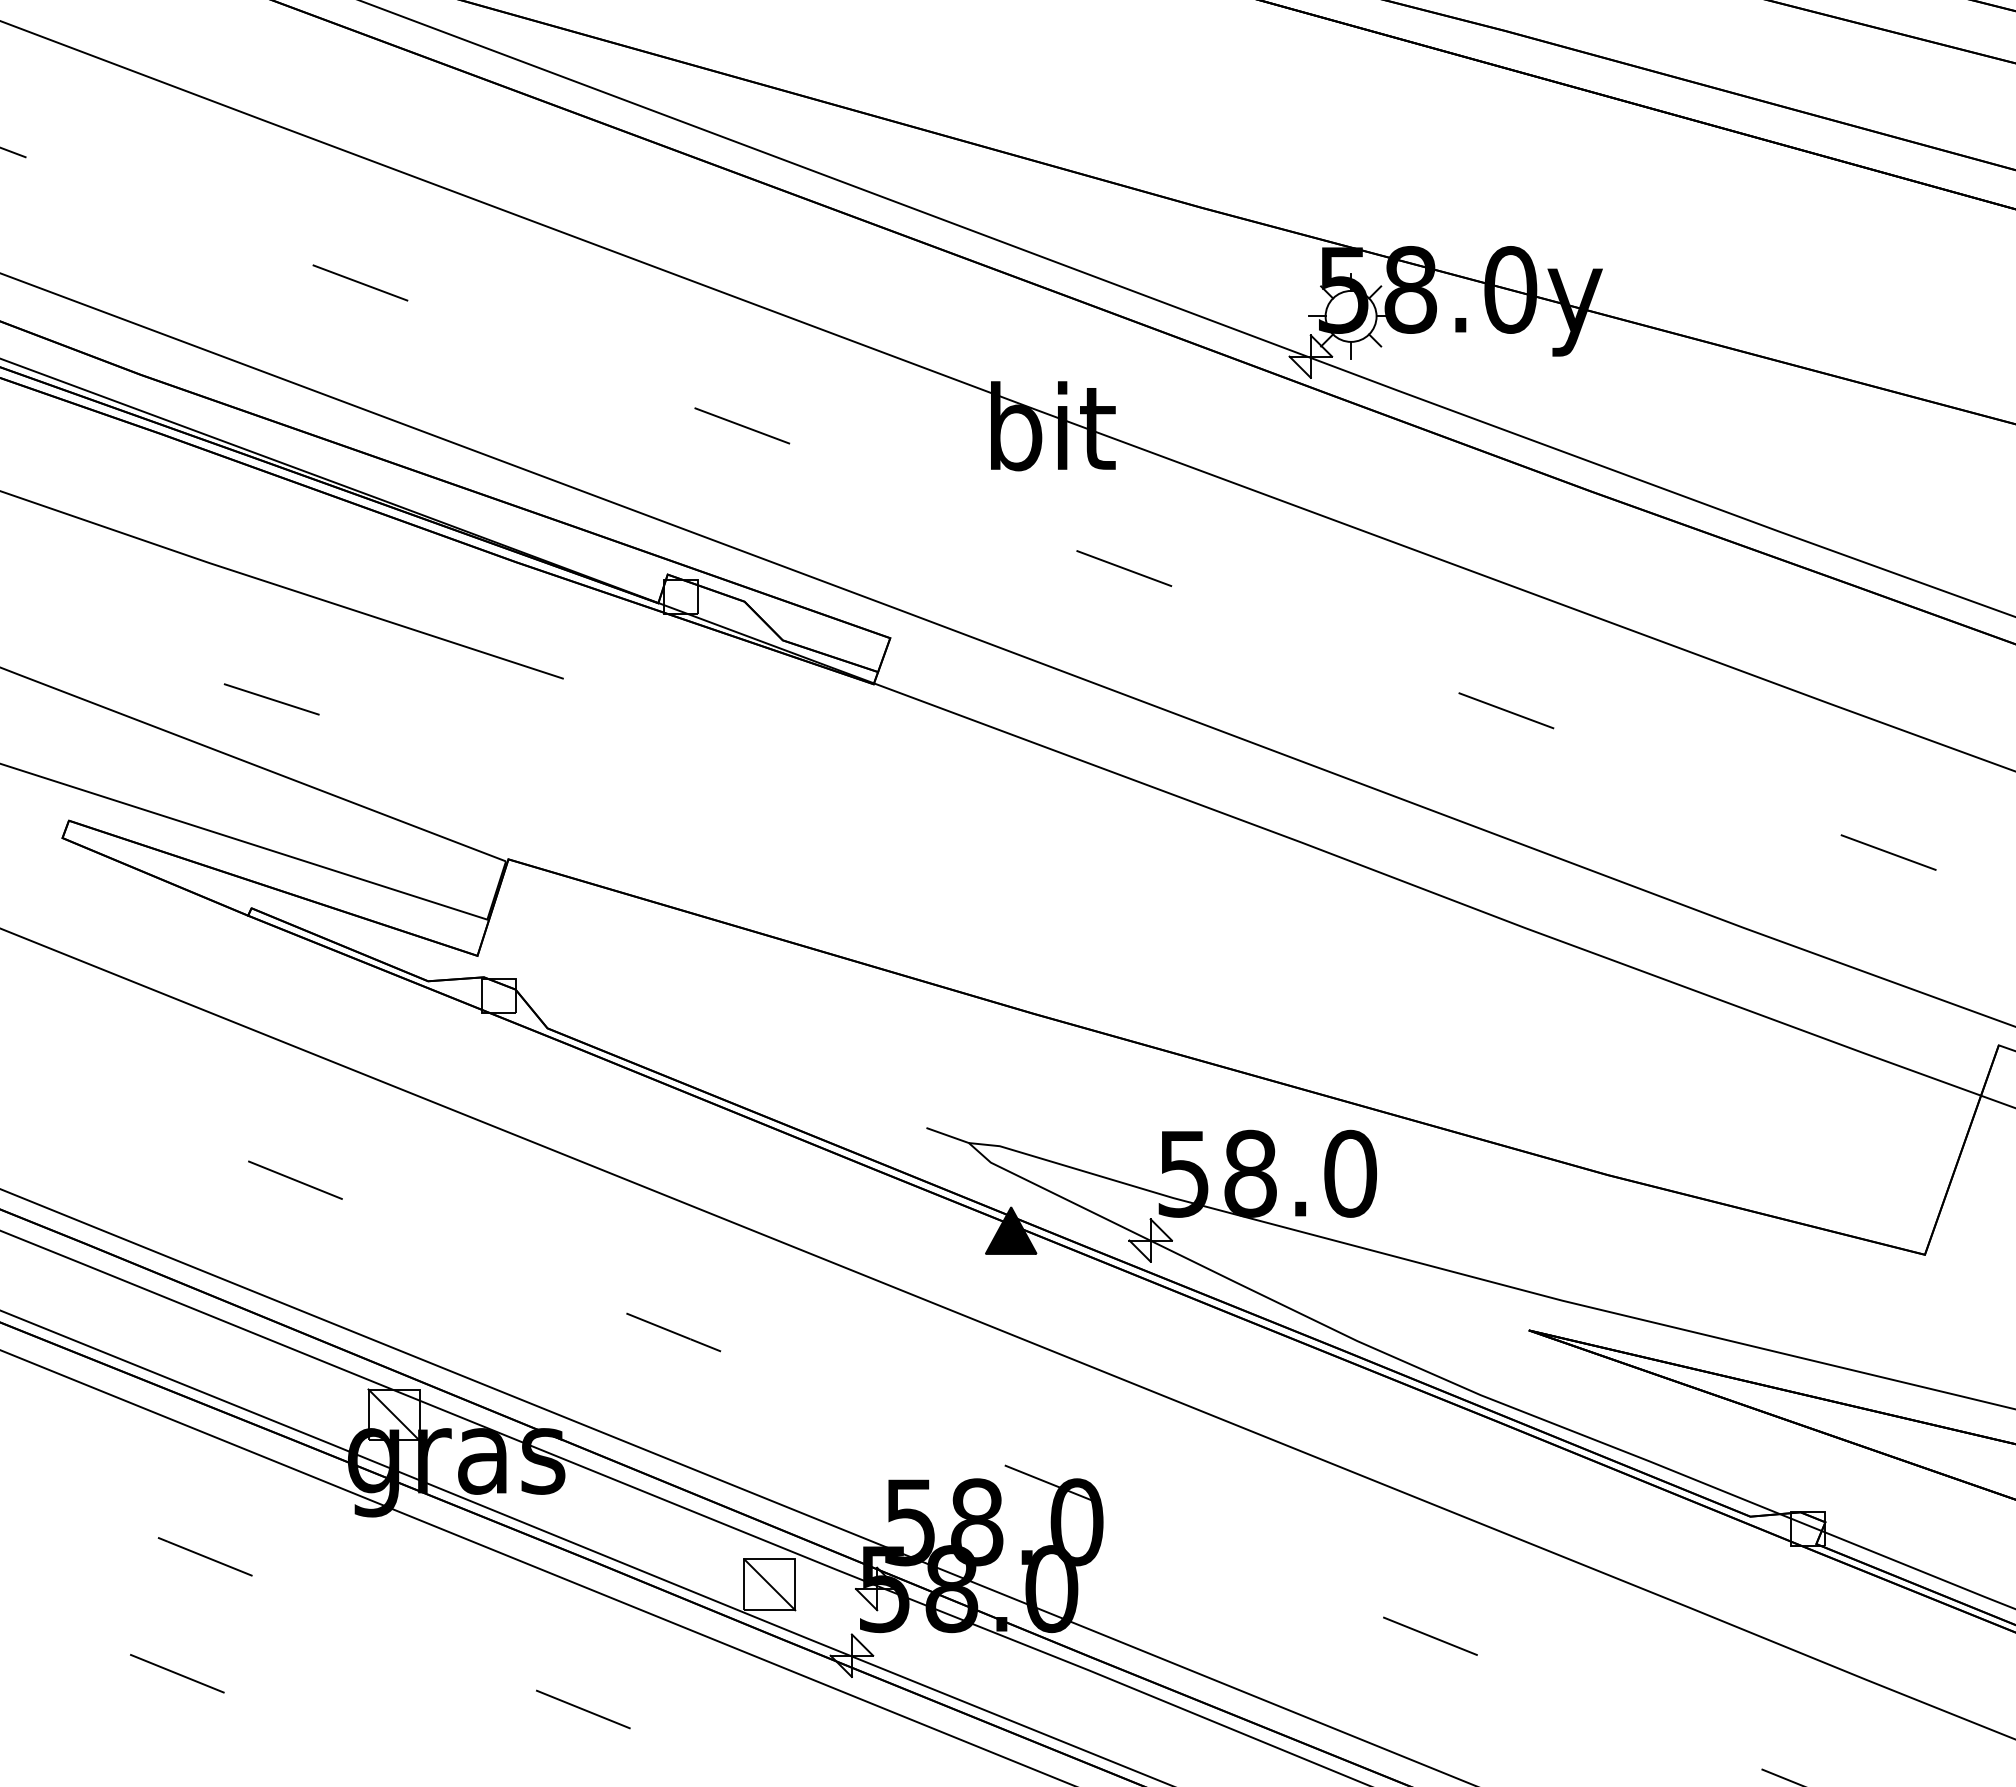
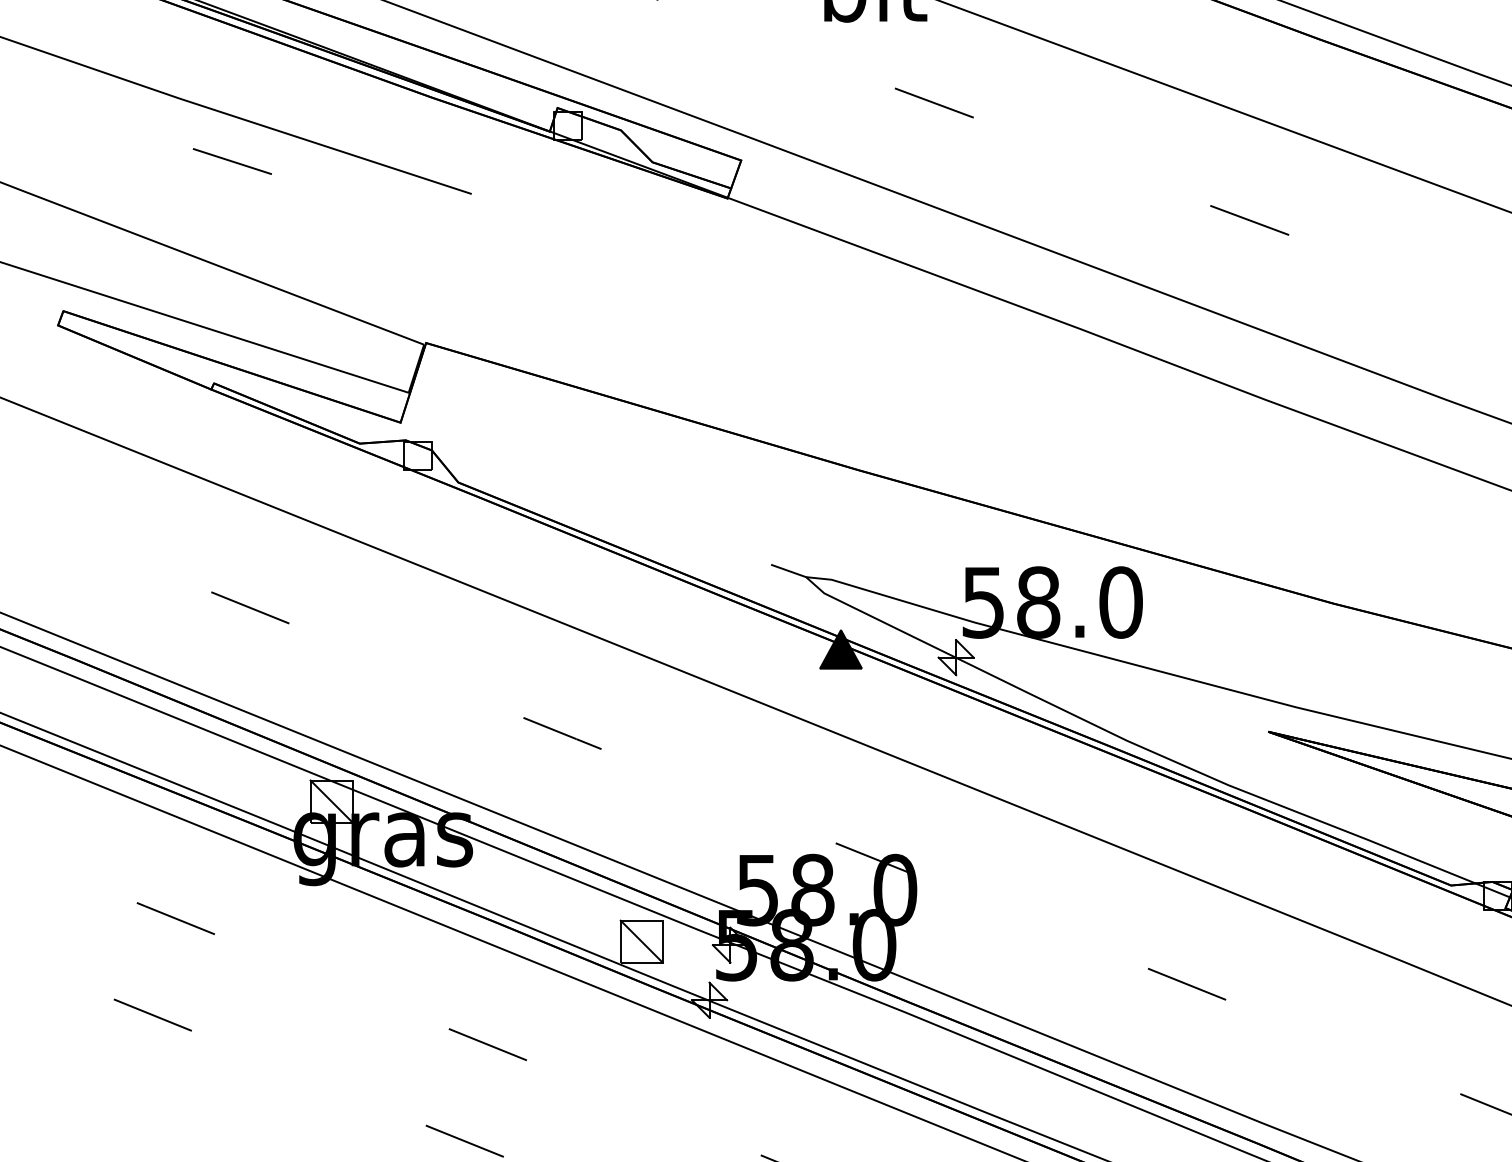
line: (271, 699) -> (232, 161), moved

